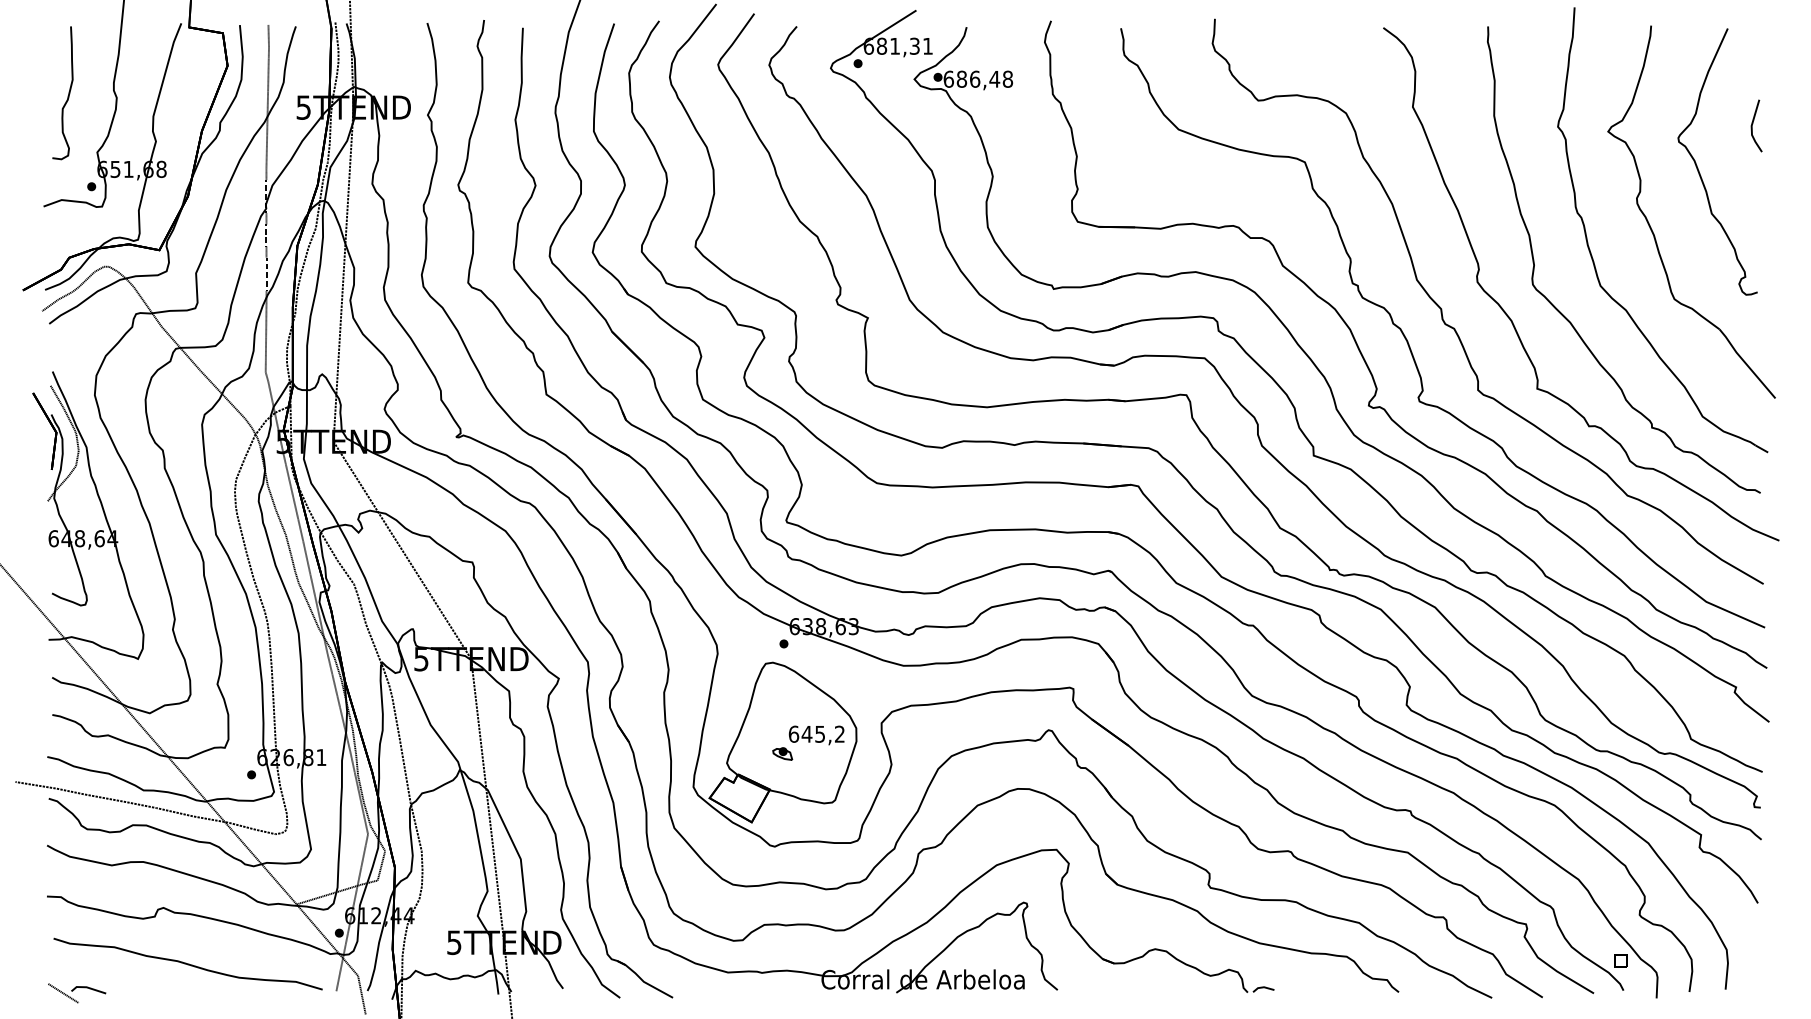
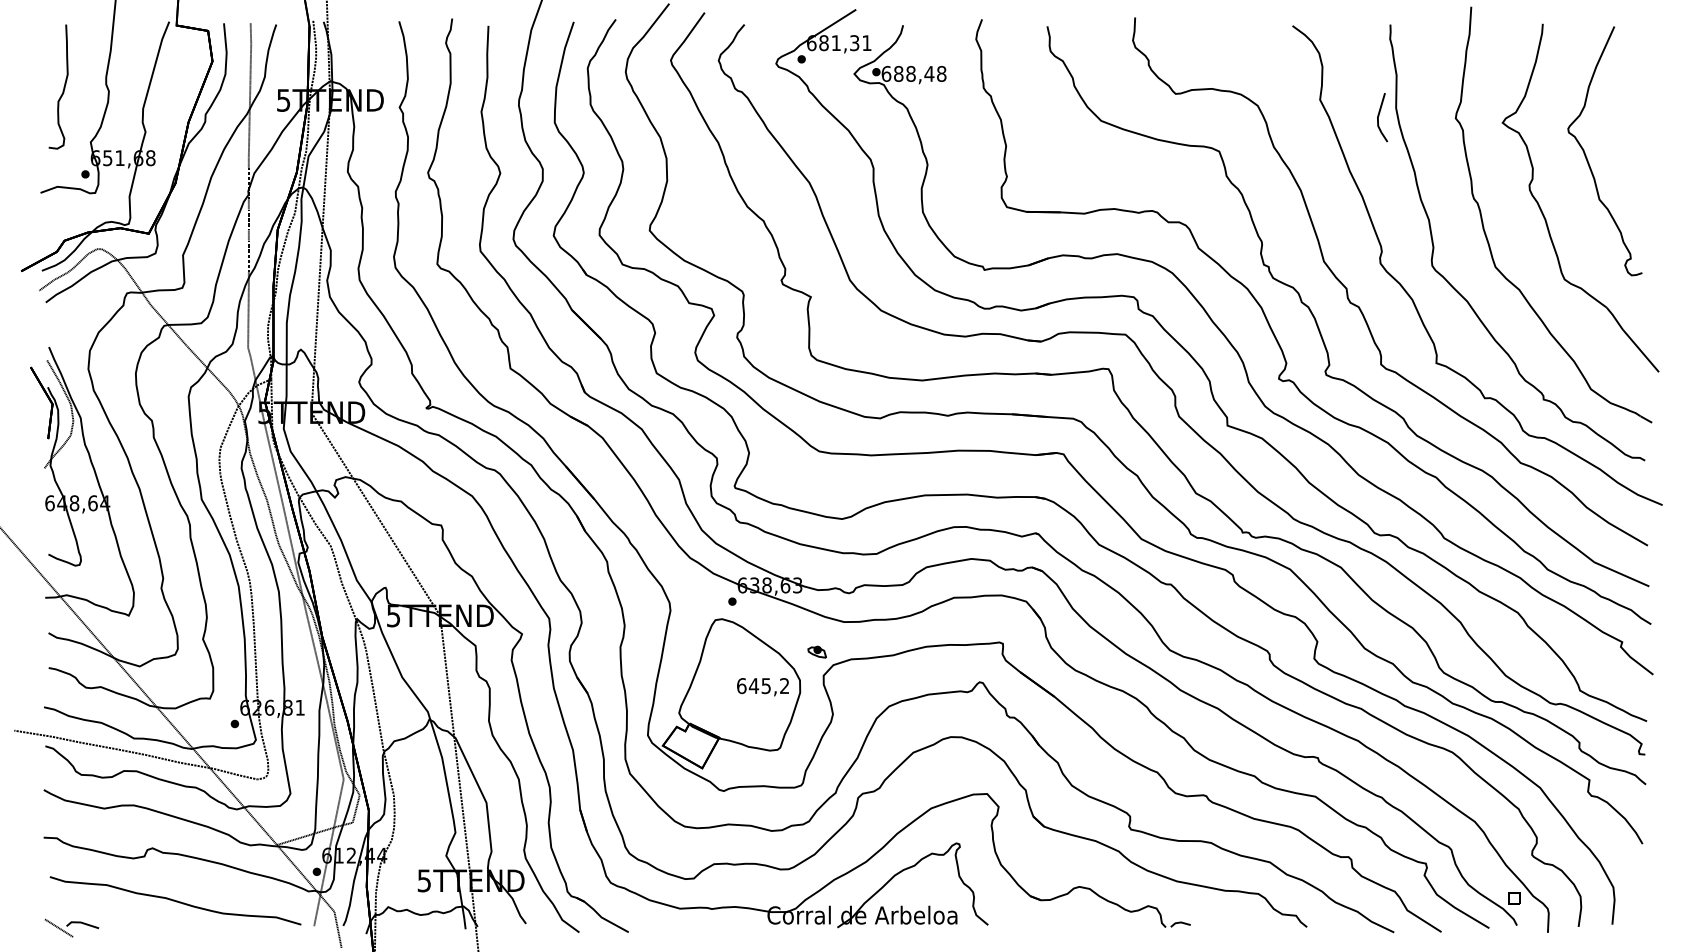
text: (975, 78) -> (911, 73), 686,48 -> 688,48
line: (1753, 123) -> (1379, 115), moved
part: (782, 753) -> (817, 651), moved

